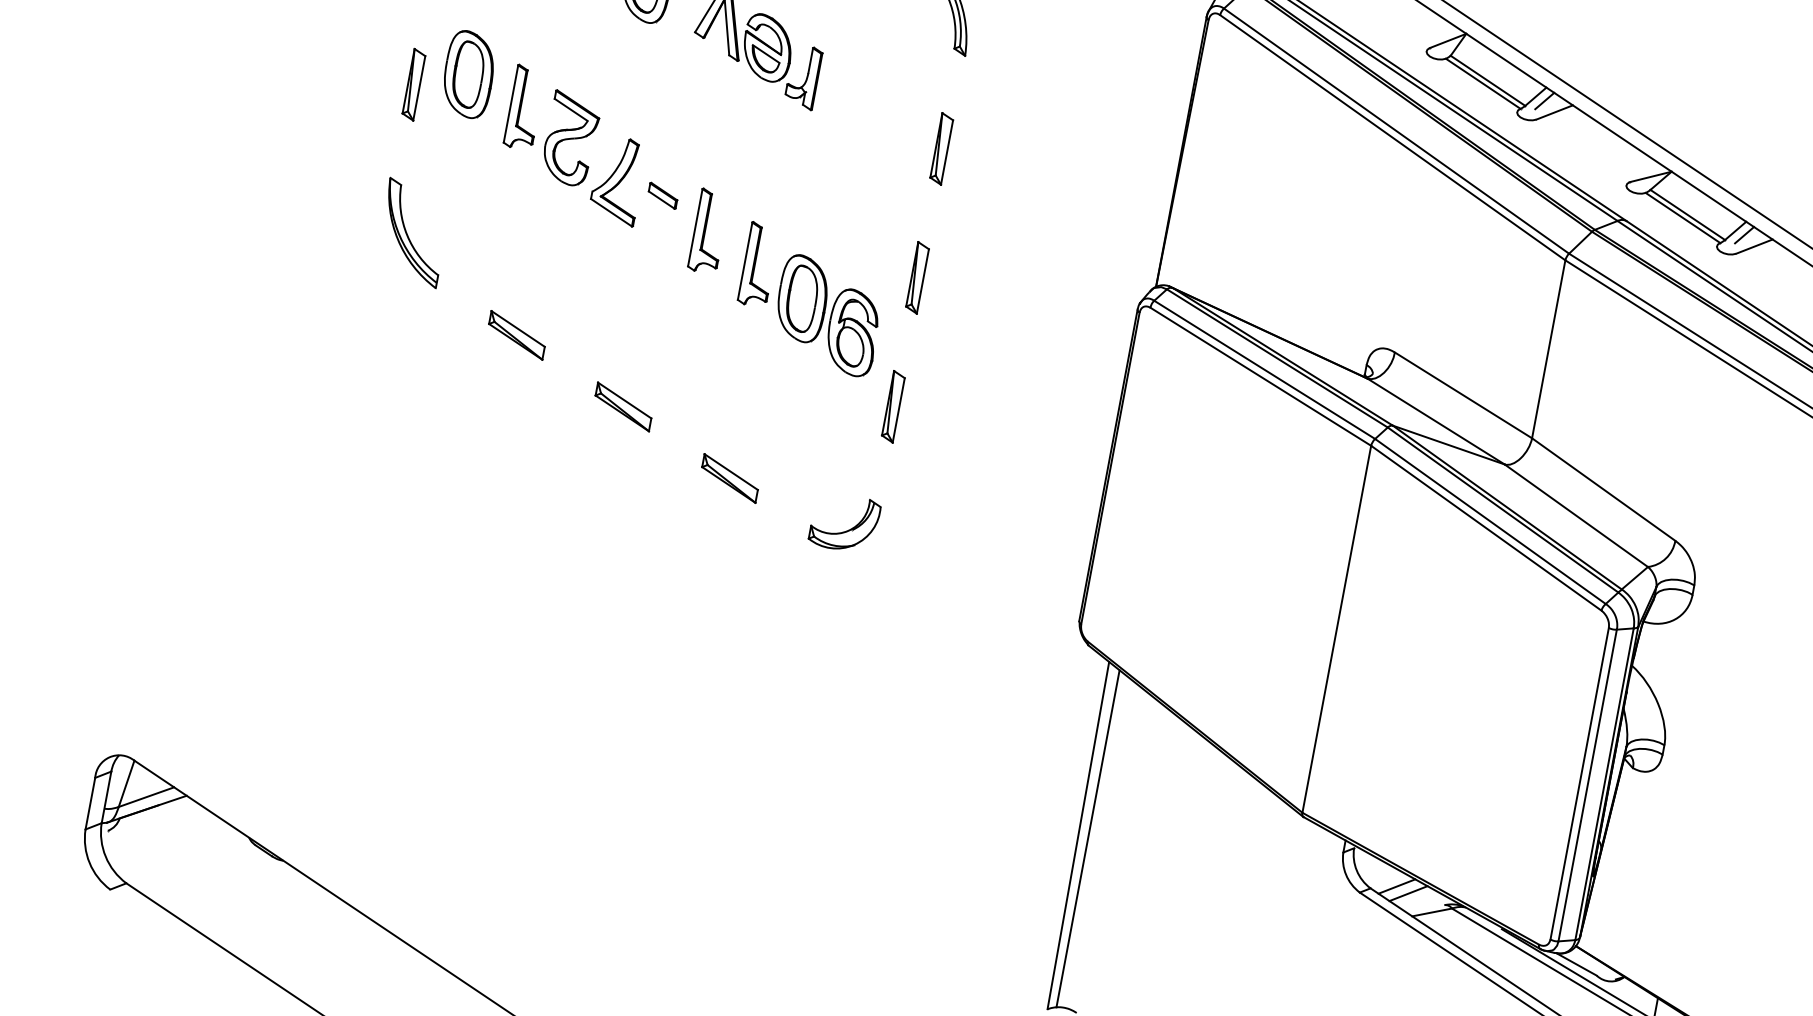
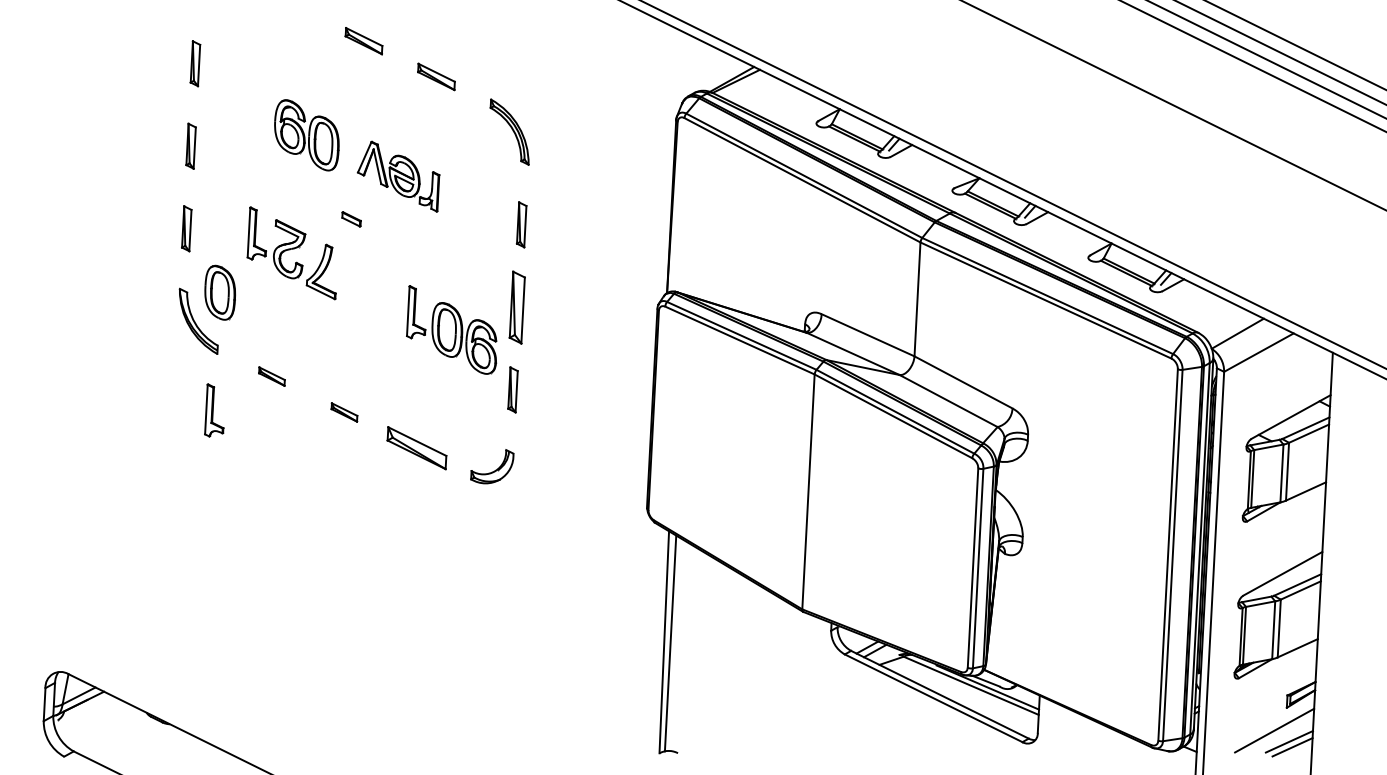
part: (467, 73) -> (219, 292), moved
part: (662, 196) -> (351, 219), moved
part: (707, 230) -> (214, 410), moved
part: (917, 276) -> (517, 306), size x1.6
part: (516, 334) -> (271, 376), size x0.7
part: (623, 406) -> (344, 412), size x0.7
part: (729, 478) -> (416, 448), size x1.6

